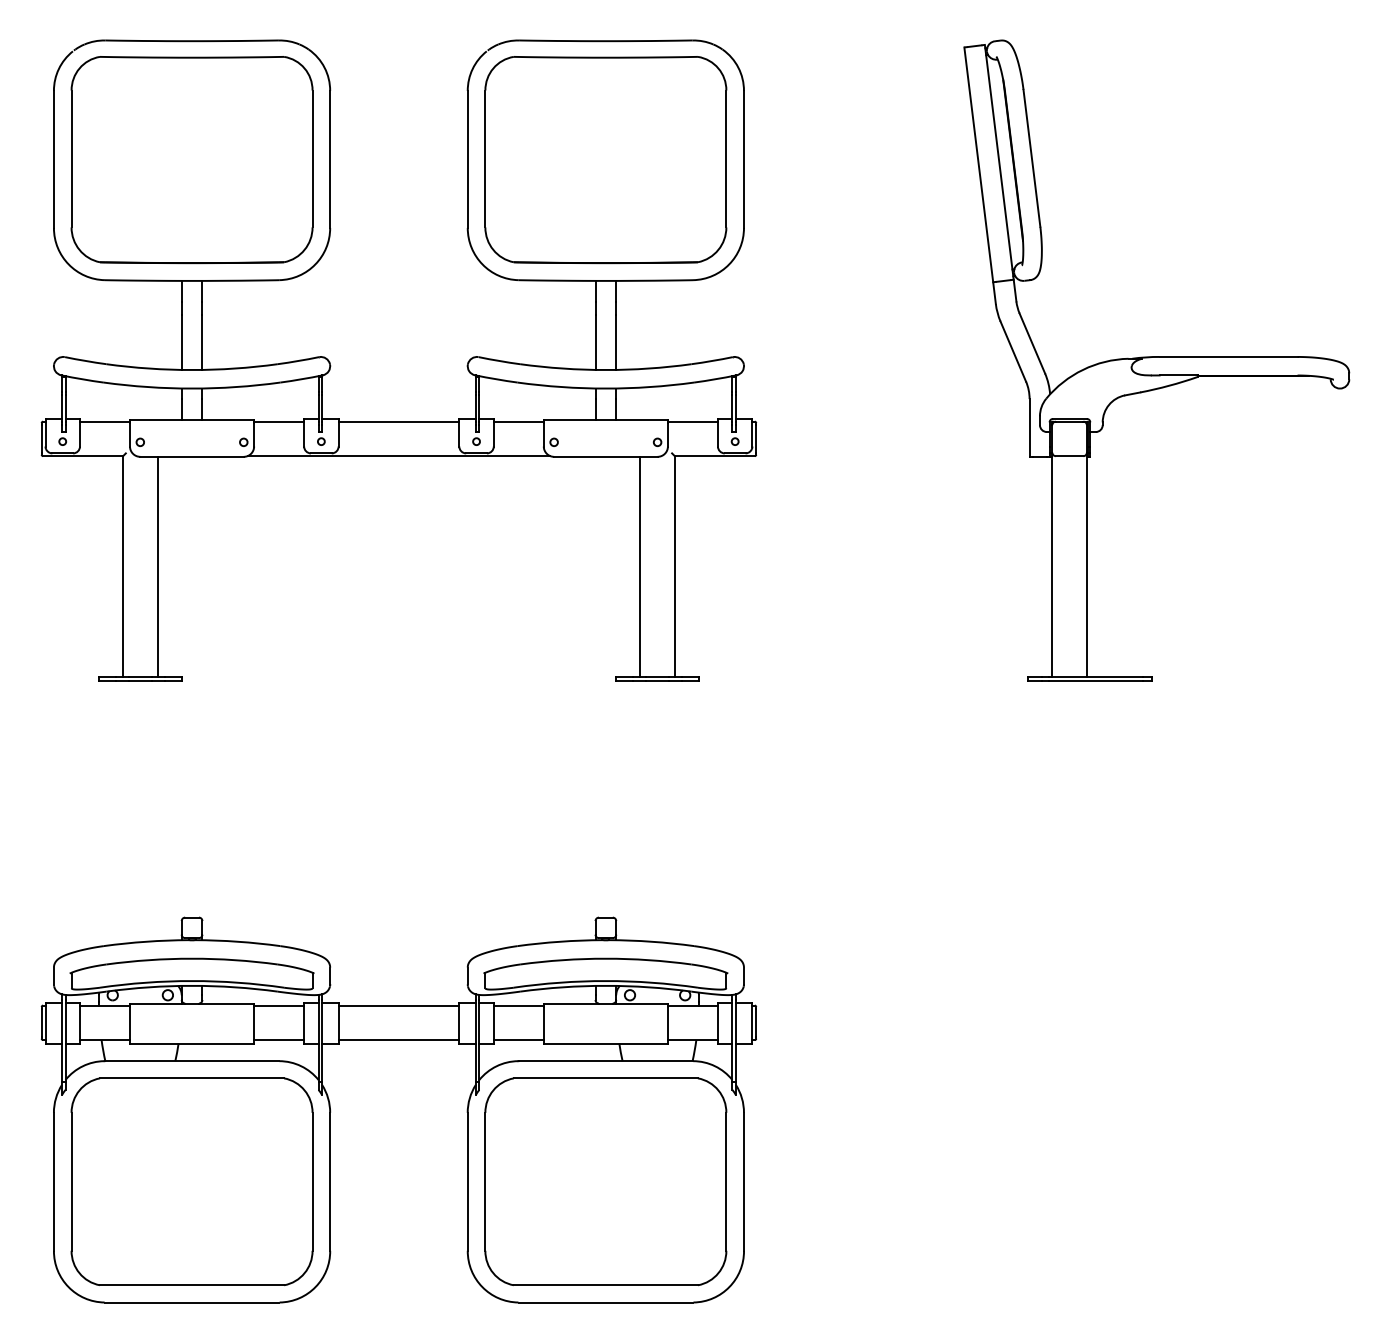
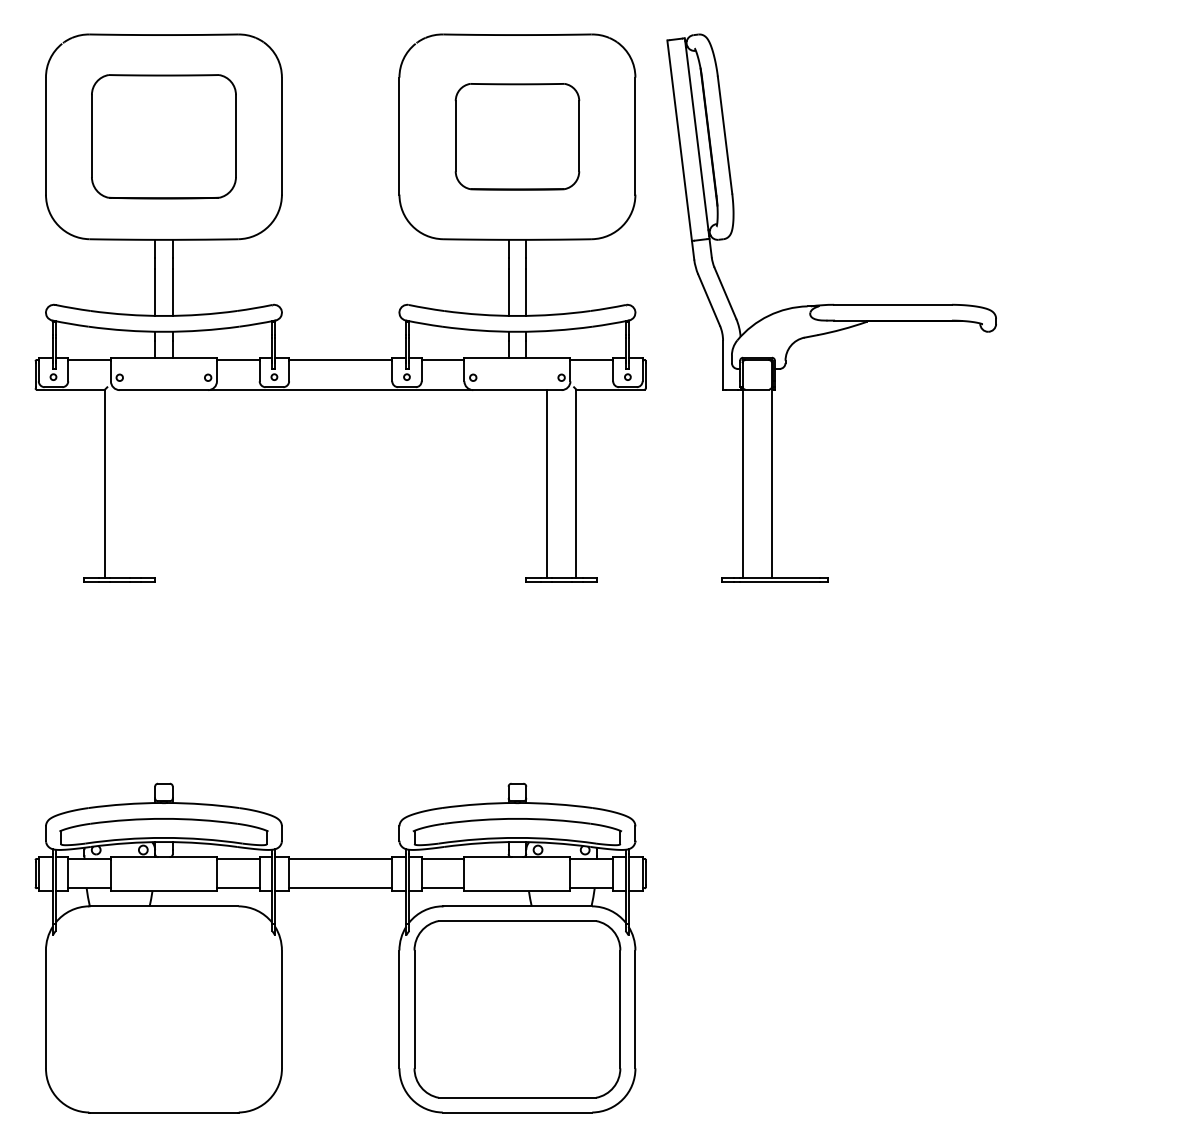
part: (191, 160) -> (163, 137), size x0.7
part: (605, 160) -> (517, 137), size x0.6
part: (1156, 360) -> (831, 307), moved
line: (157, 566) -> (134, 483), removed
part: (191, 1181) -> (163, 1009), removed

